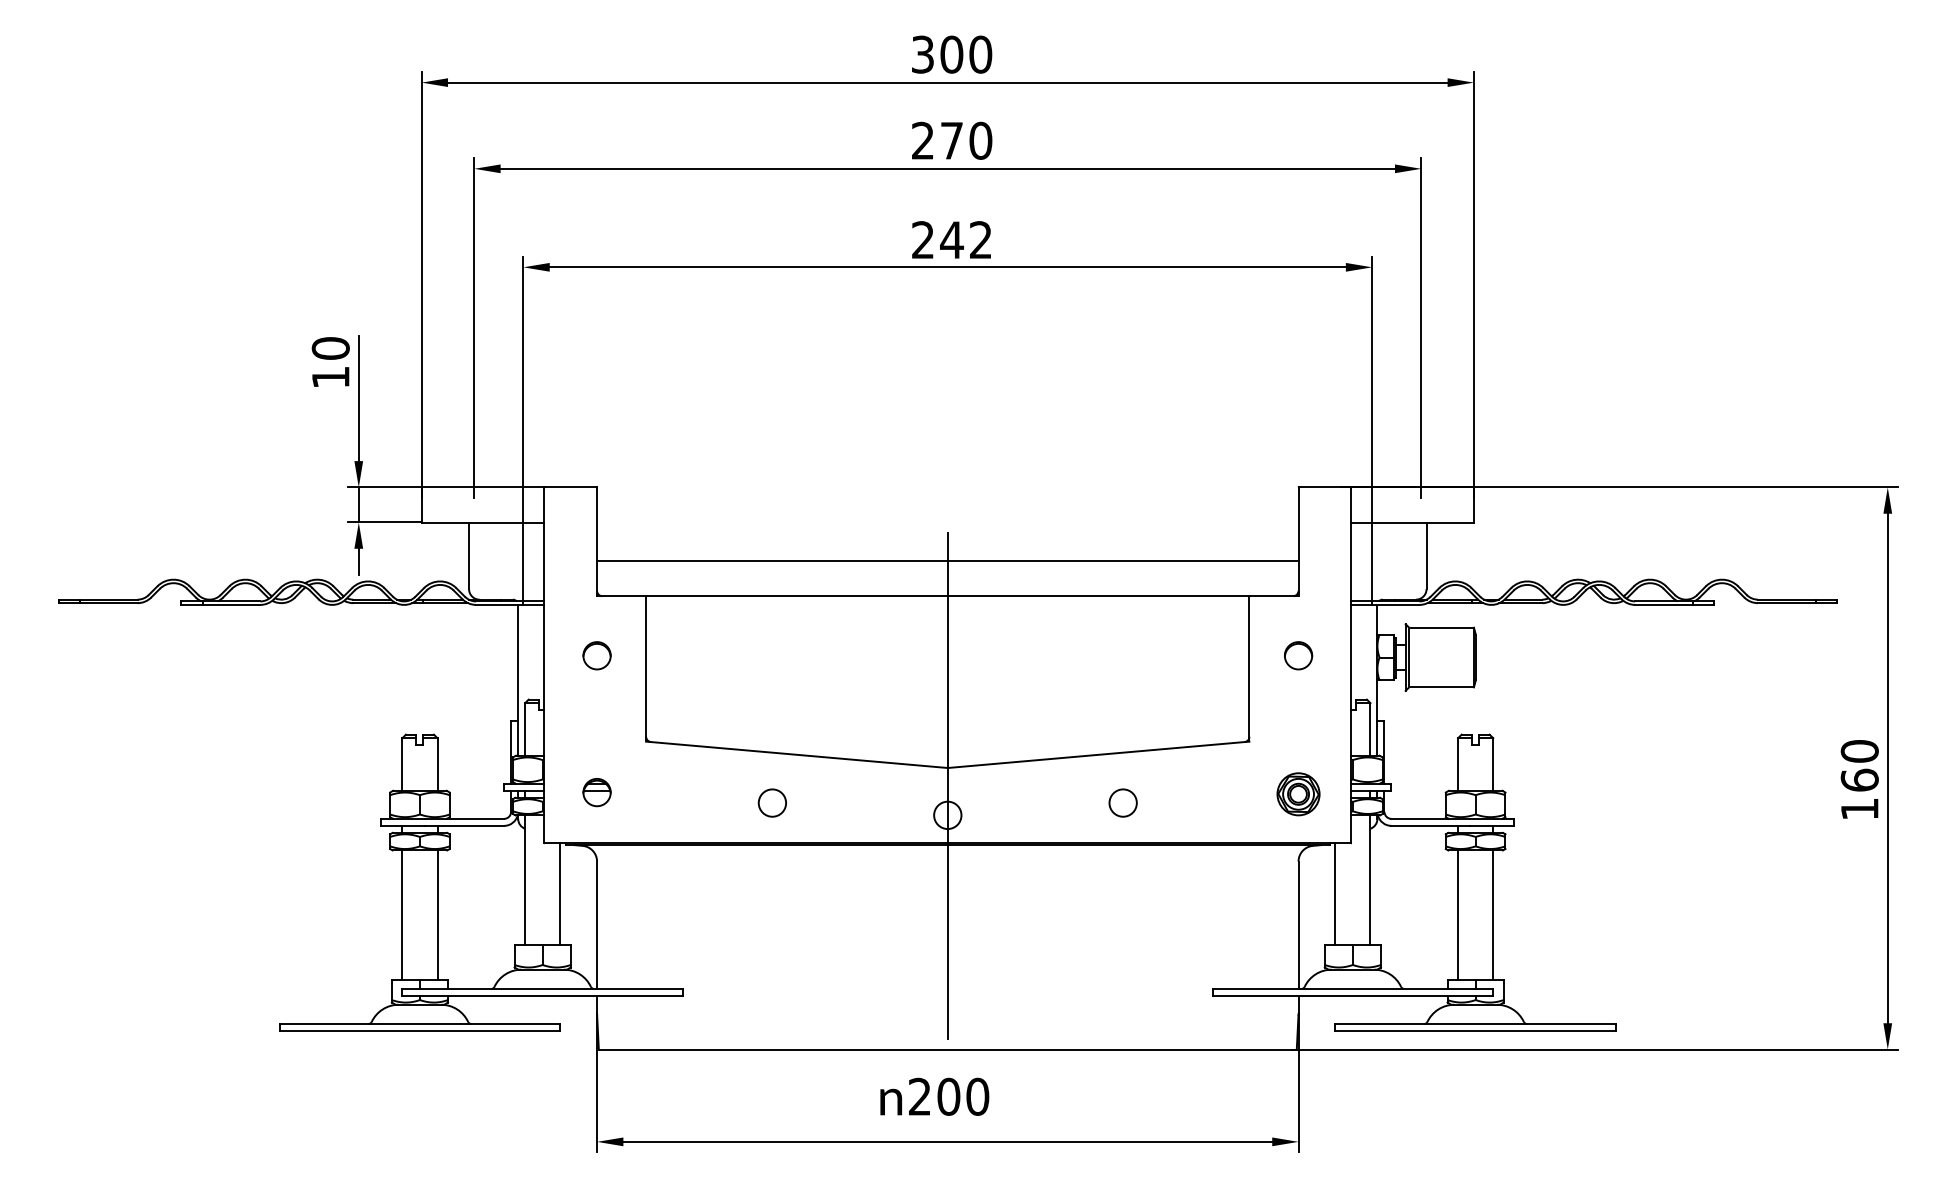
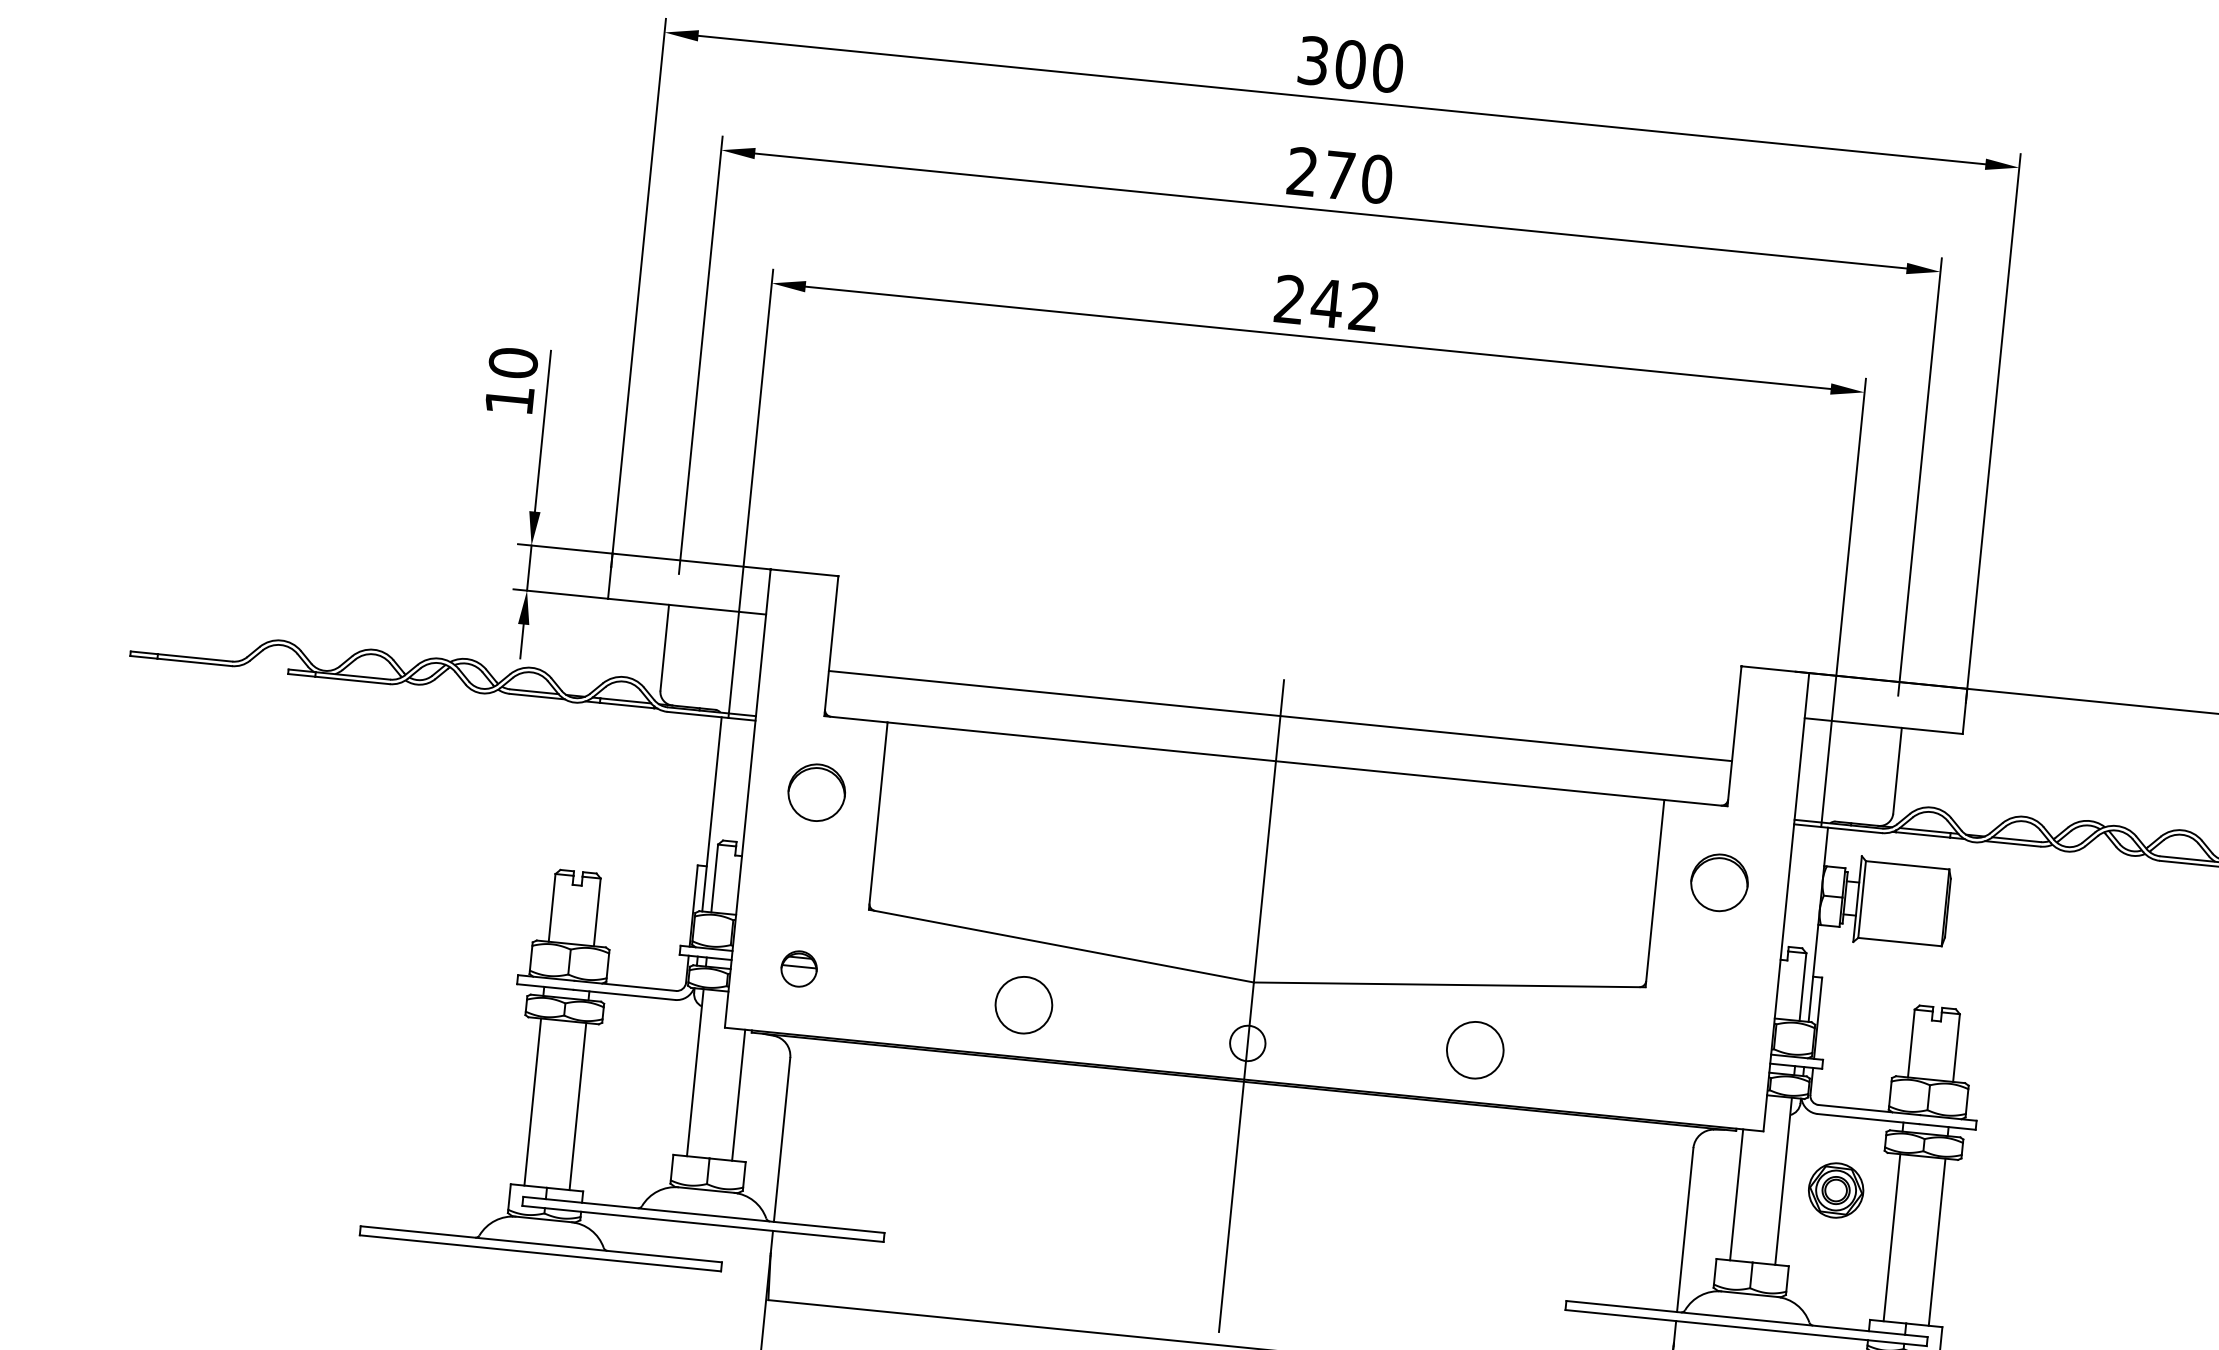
circle: (596, 655) -> (816, 792), size x1.6
part: (1298, 655) -> (1719, 882), size x1.6
part: (1298, 794) -> (1836, 1190), moved
circle: (771, 802) -> (1022, 1004), size x1.6
circle: (1122, 802) -> (1474, 1049), size x1.6

